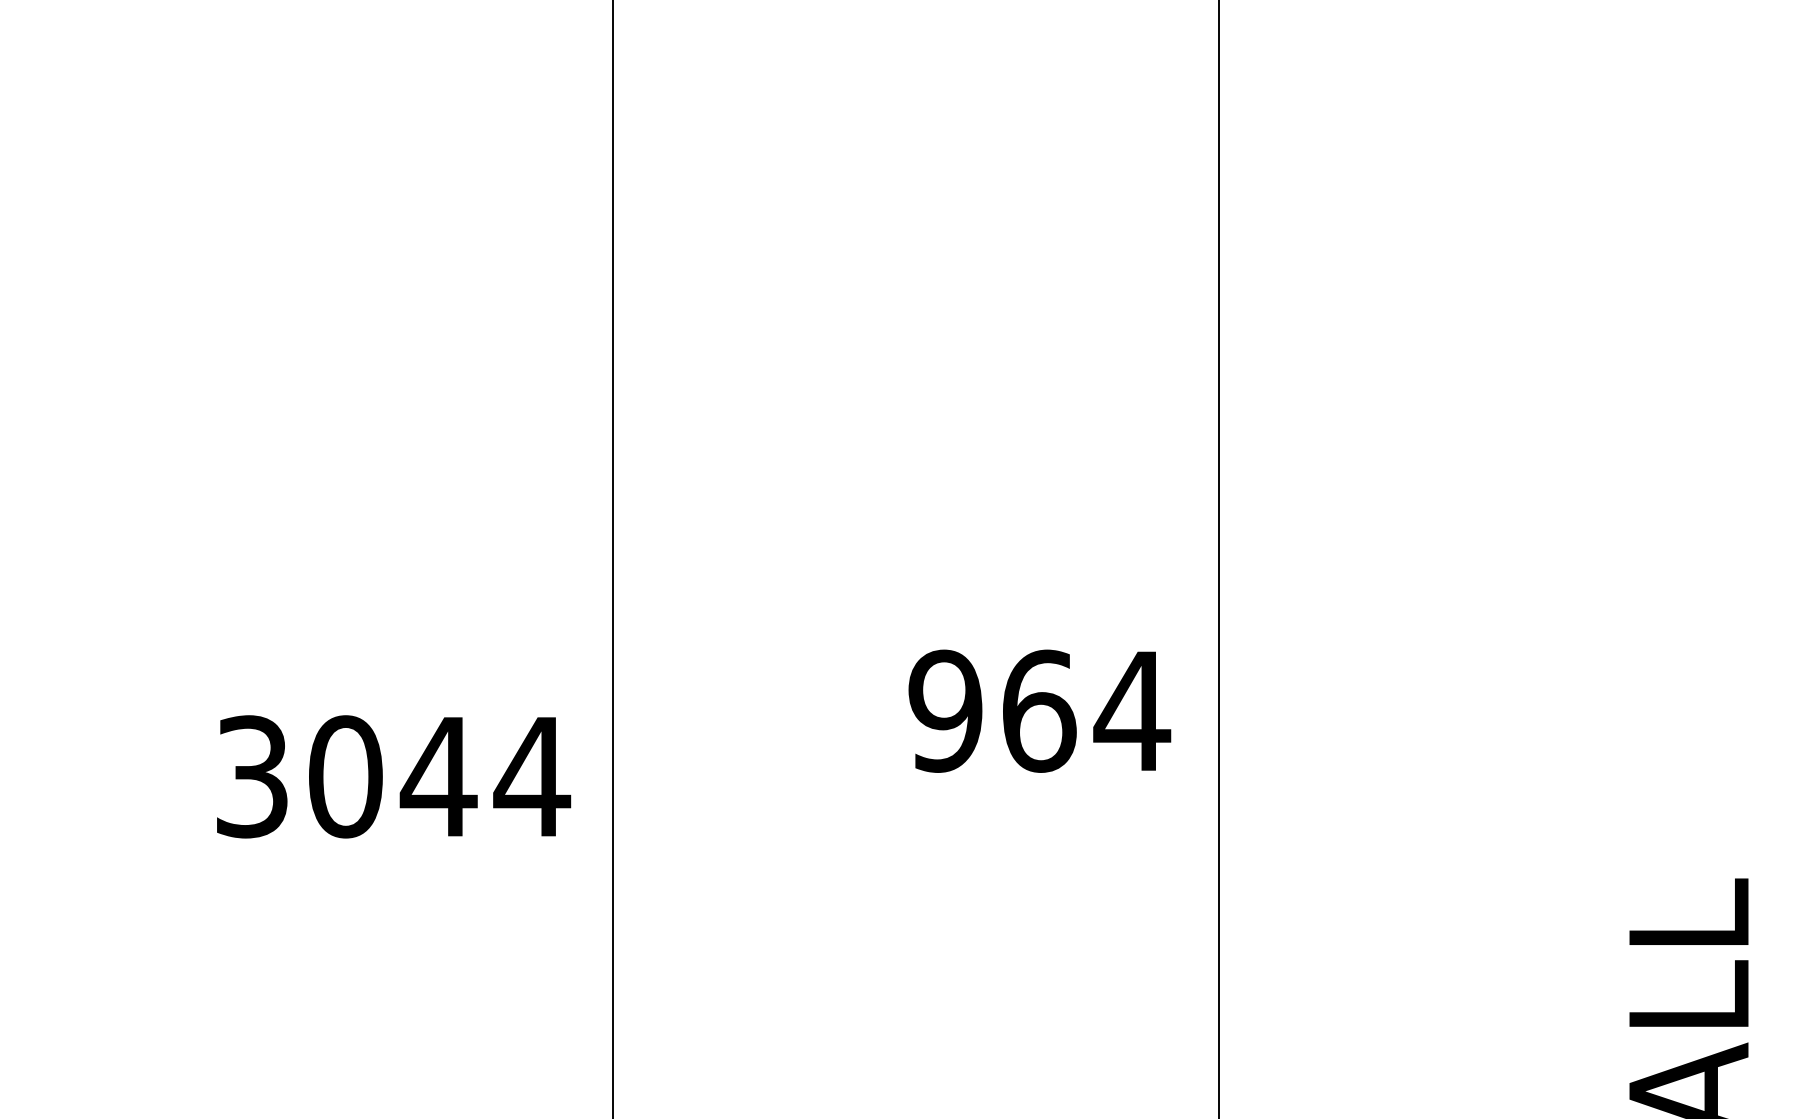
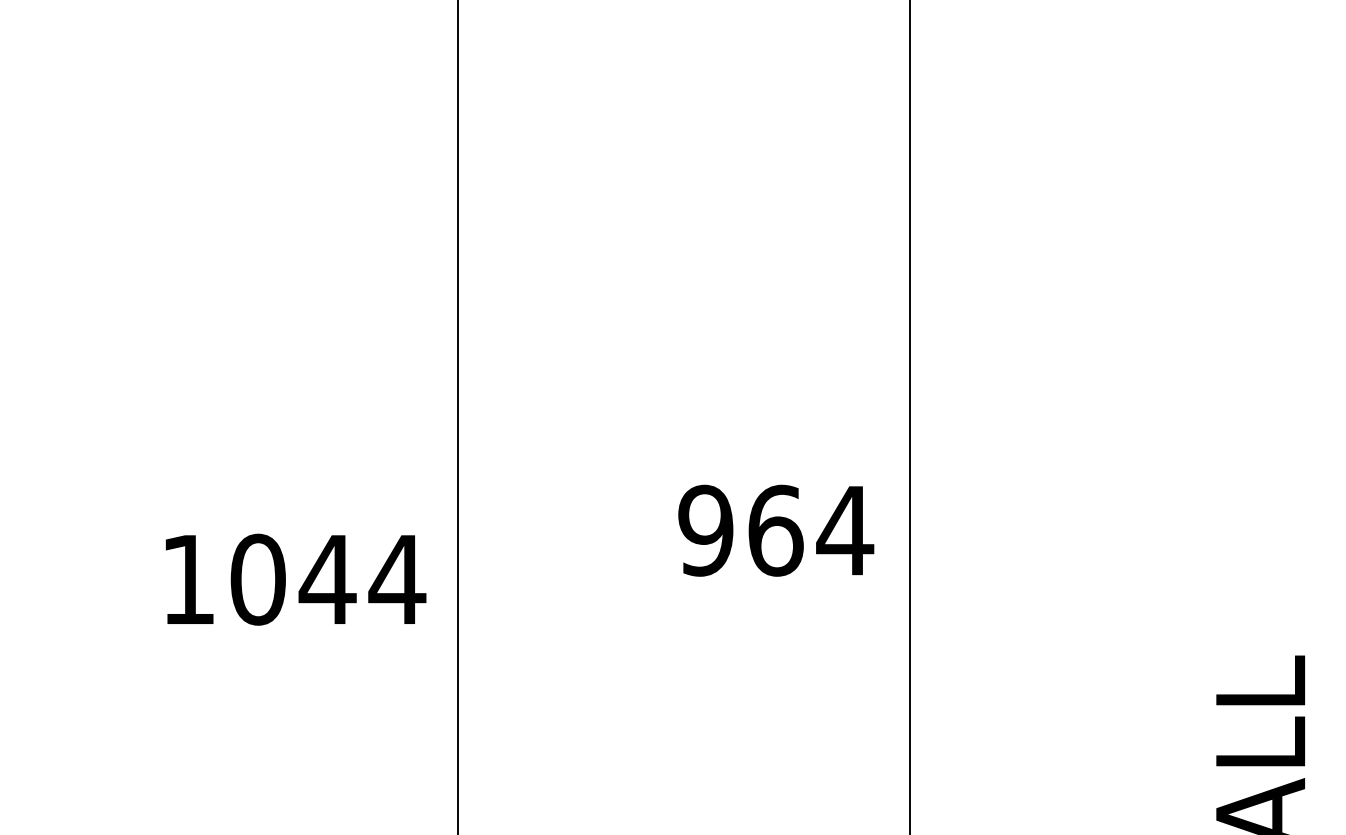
text: (252, 776) -> (188, 579), 3044 -> 1044

